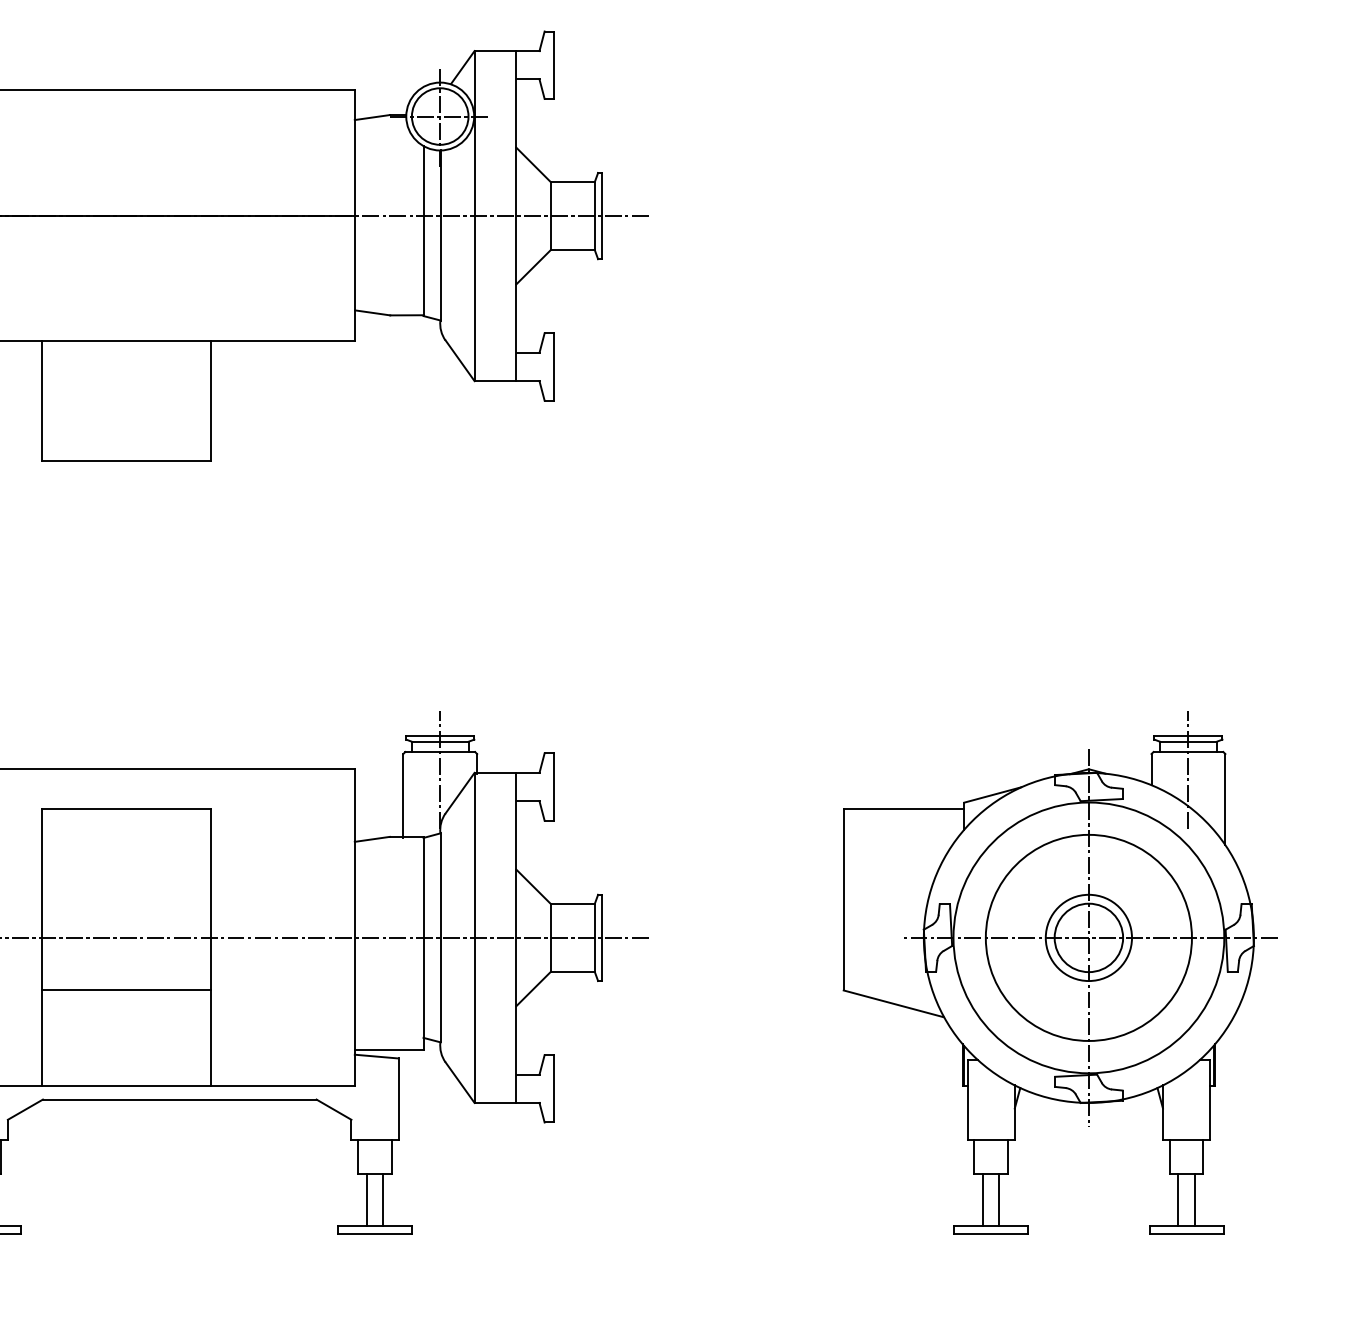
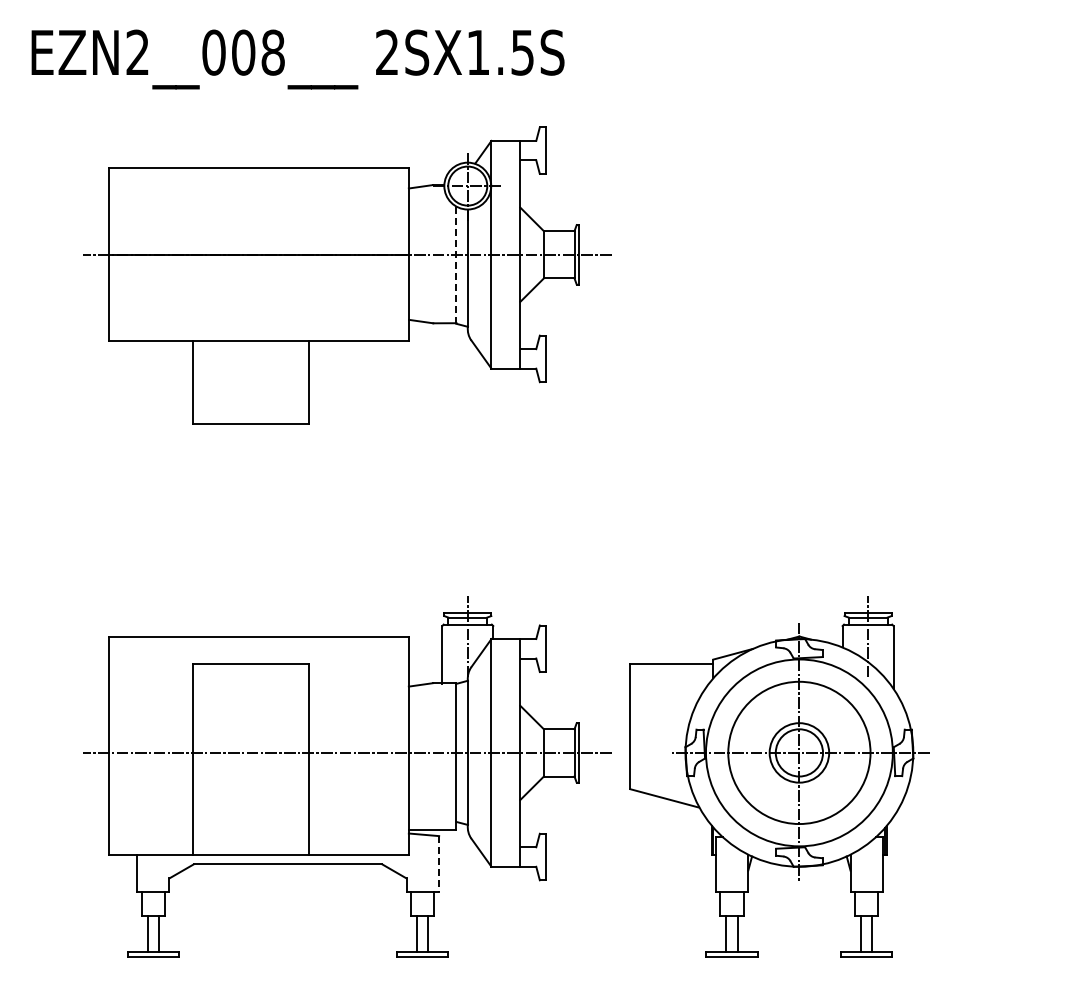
line: (423, 231) -> (456, 265), solid -> dashed
part: (1060, 972) -> (779, 776), moved
line: (126, 990) -> (251, 789), removed
line: (399, 1099) -> (439, 864), solid -> dashed

